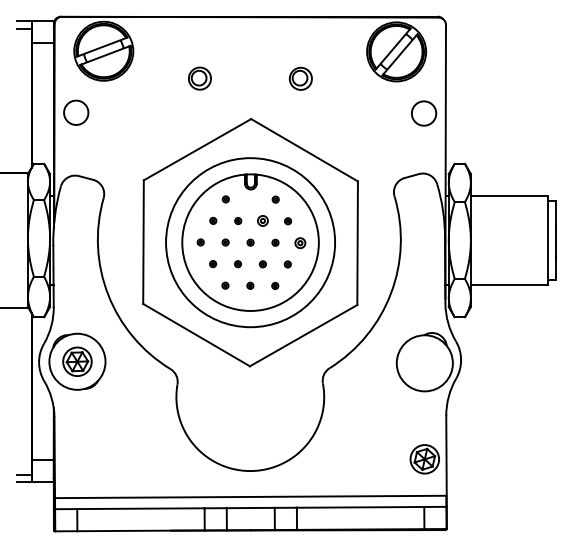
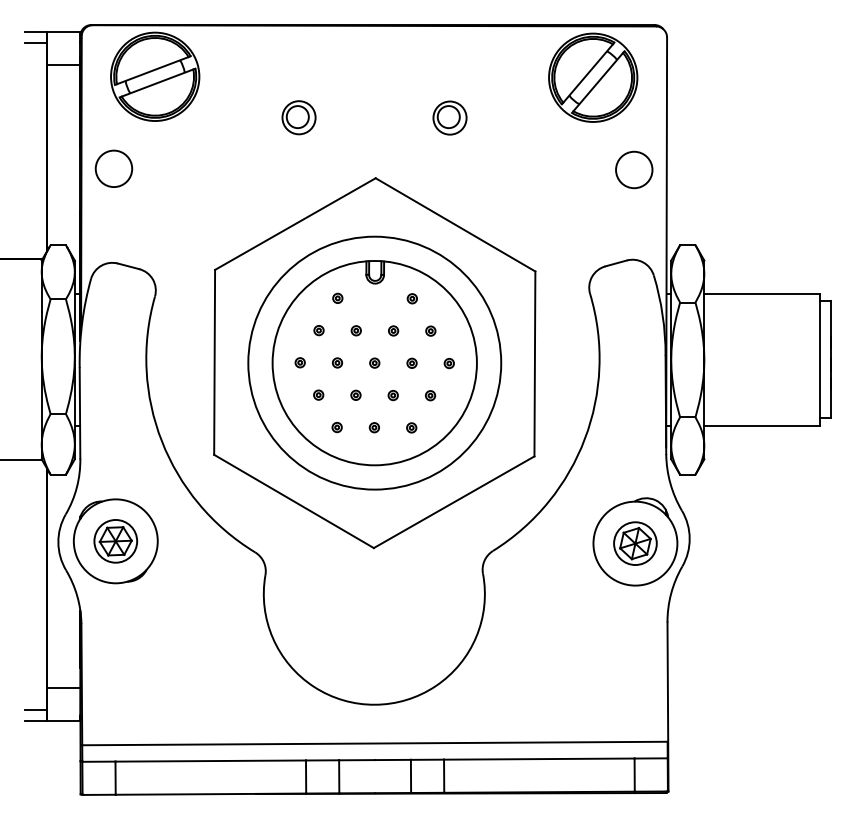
part: (263, 221) -> (394, 331), size x0.62
part: (300, 242) -> (449, 362), size x0.62
part: (424, 459) -> (634, 543), moved

